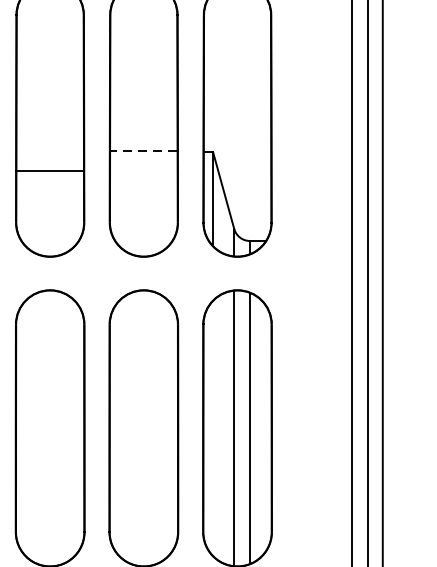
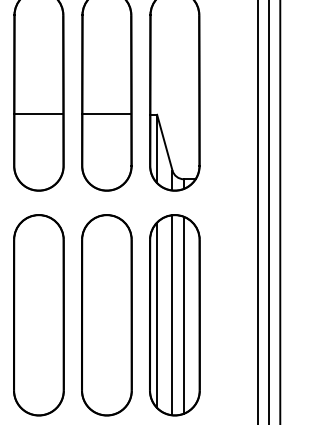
line: (143, 151) -> (106, 114), dashed -> solid
line: (49, 171) -> (38, 114), moved
line: (213, 427) -> (157, 314), added

